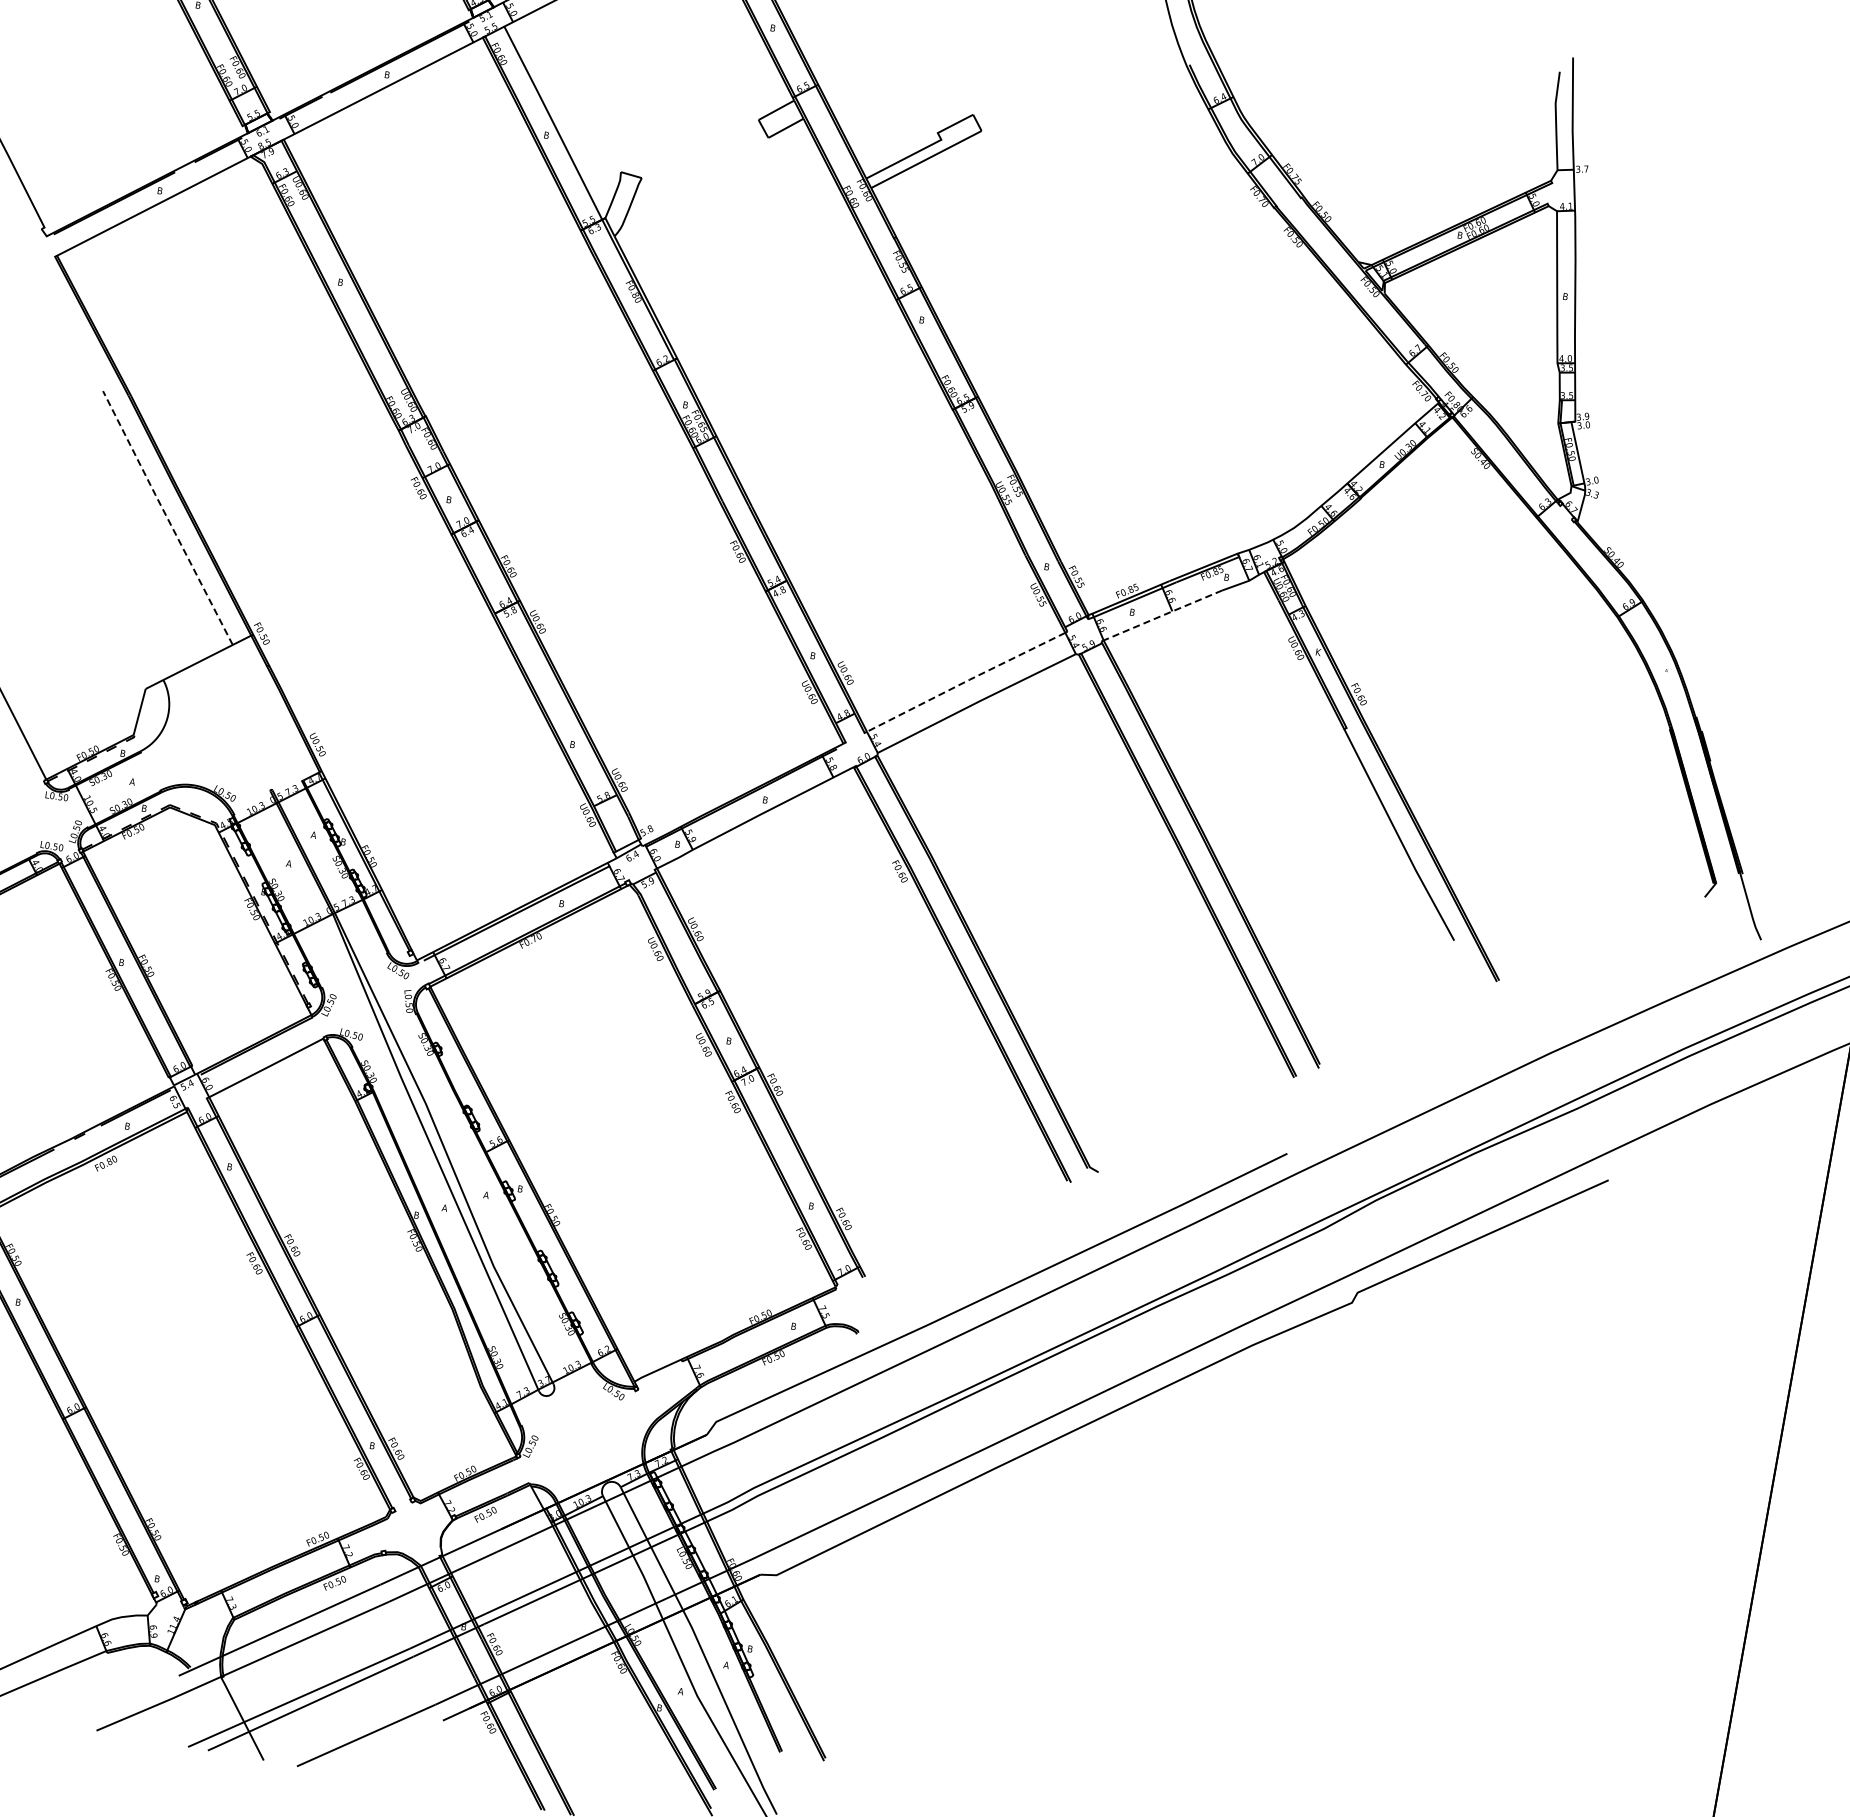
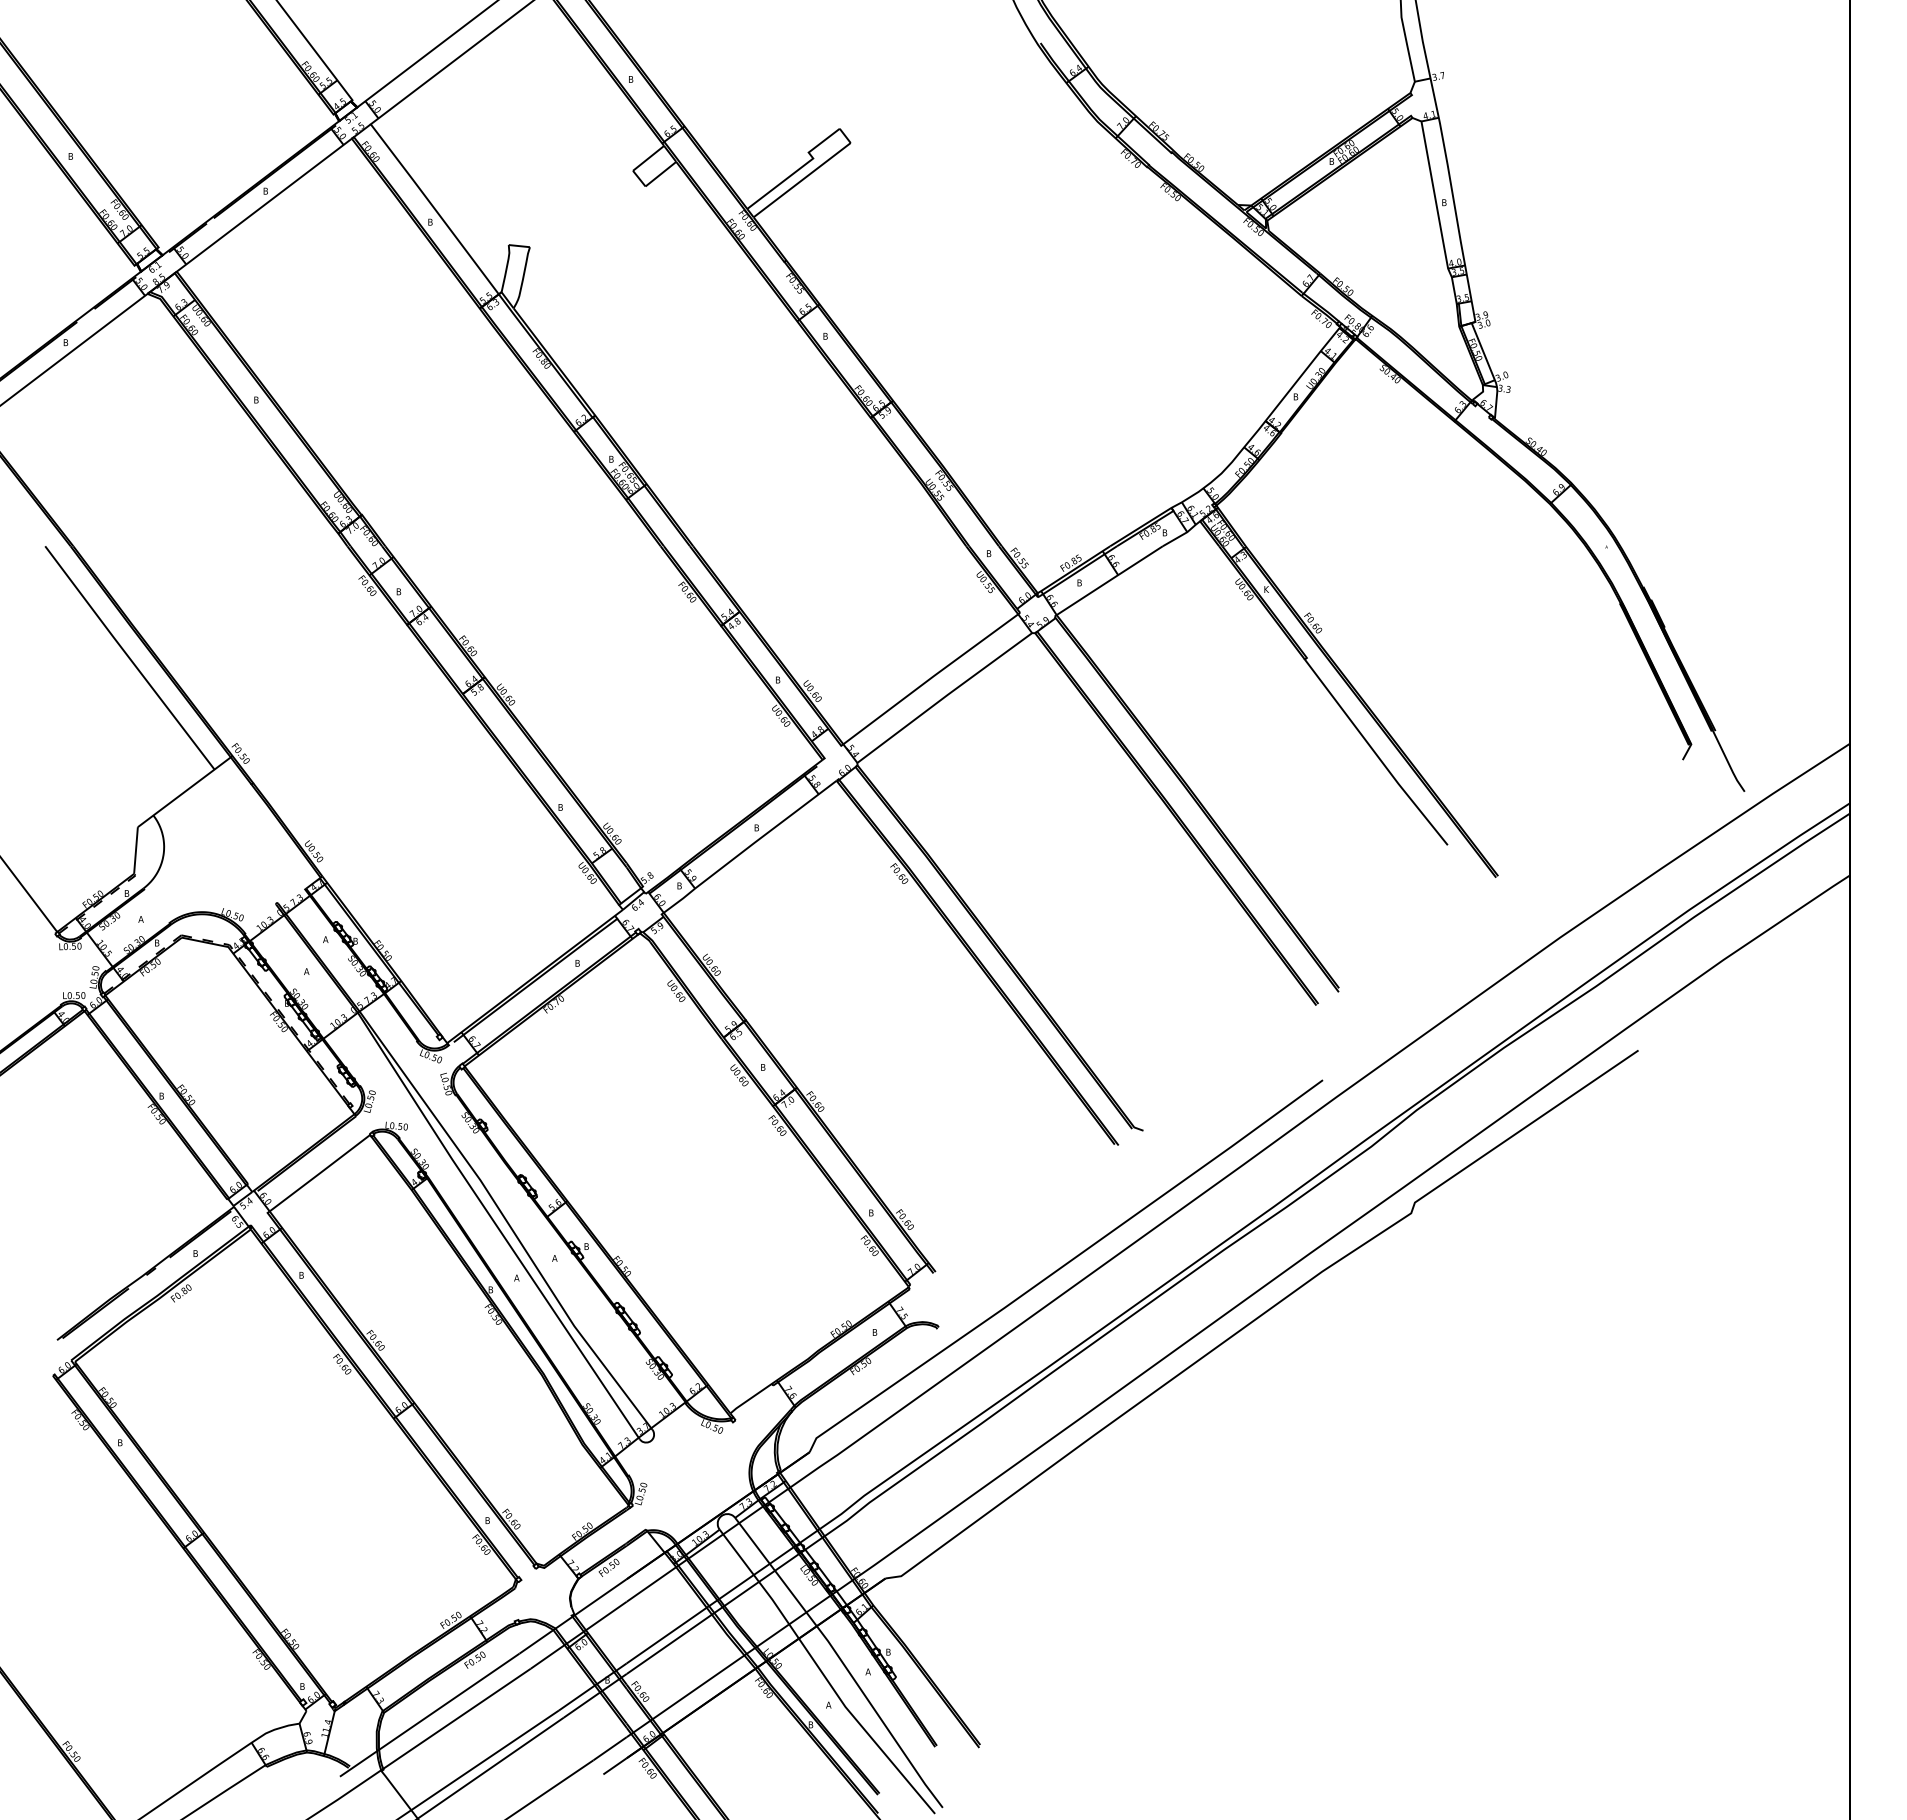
line: (167, 517) -> (129, 657), dashed -> solid
line: (1162, 615) -> (1109, 580), dashed -> solid
line: (966, 681) -> (930, 678), dashed -> solid

